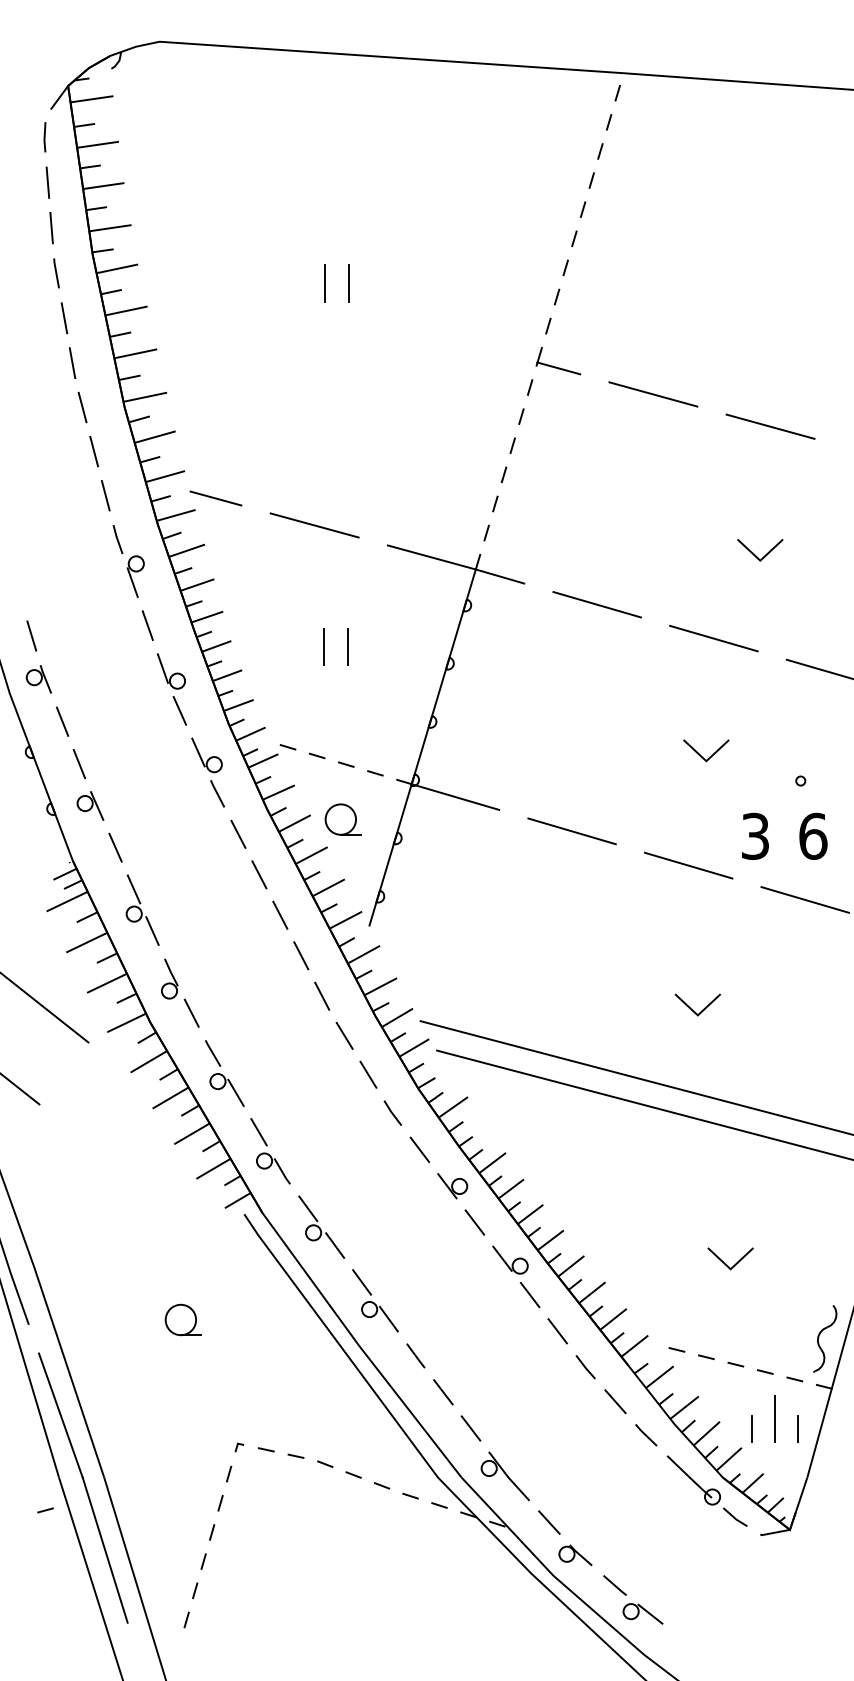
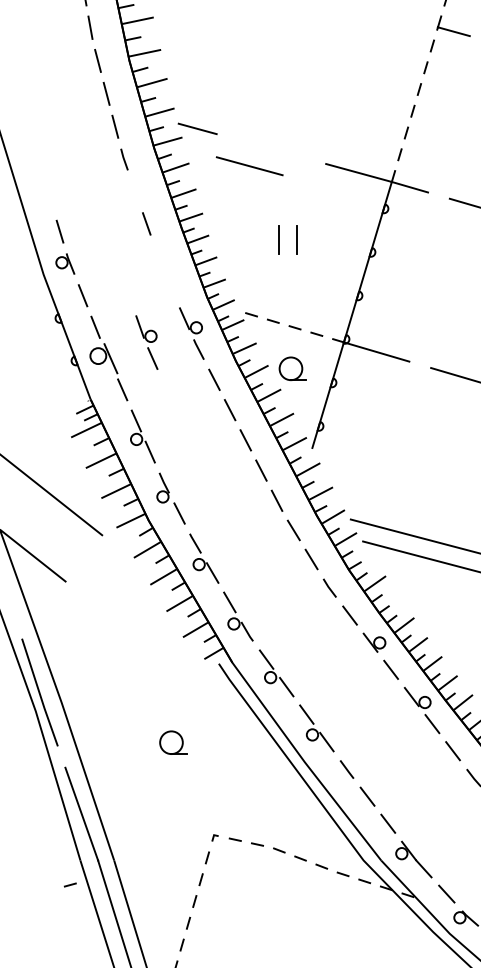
line: (314, 525) -> (249, 166), moved
part: (135, 576) -> (137, 187), removed
part: (171, 689) -> (146, 342), moved
part: (90, 805) -> (103, 358), size x1.4

